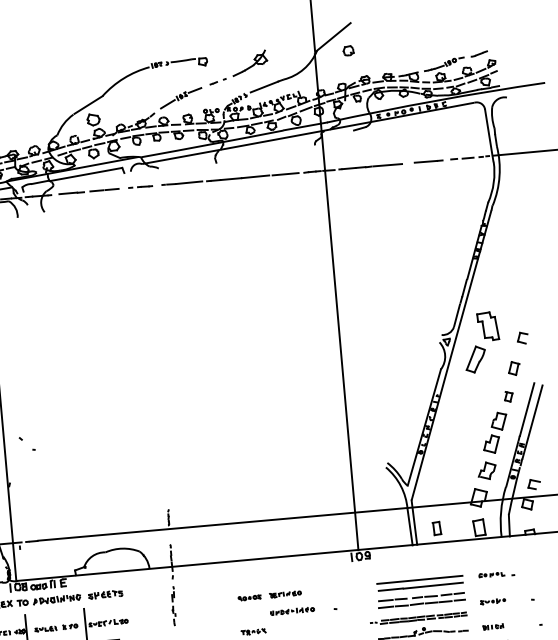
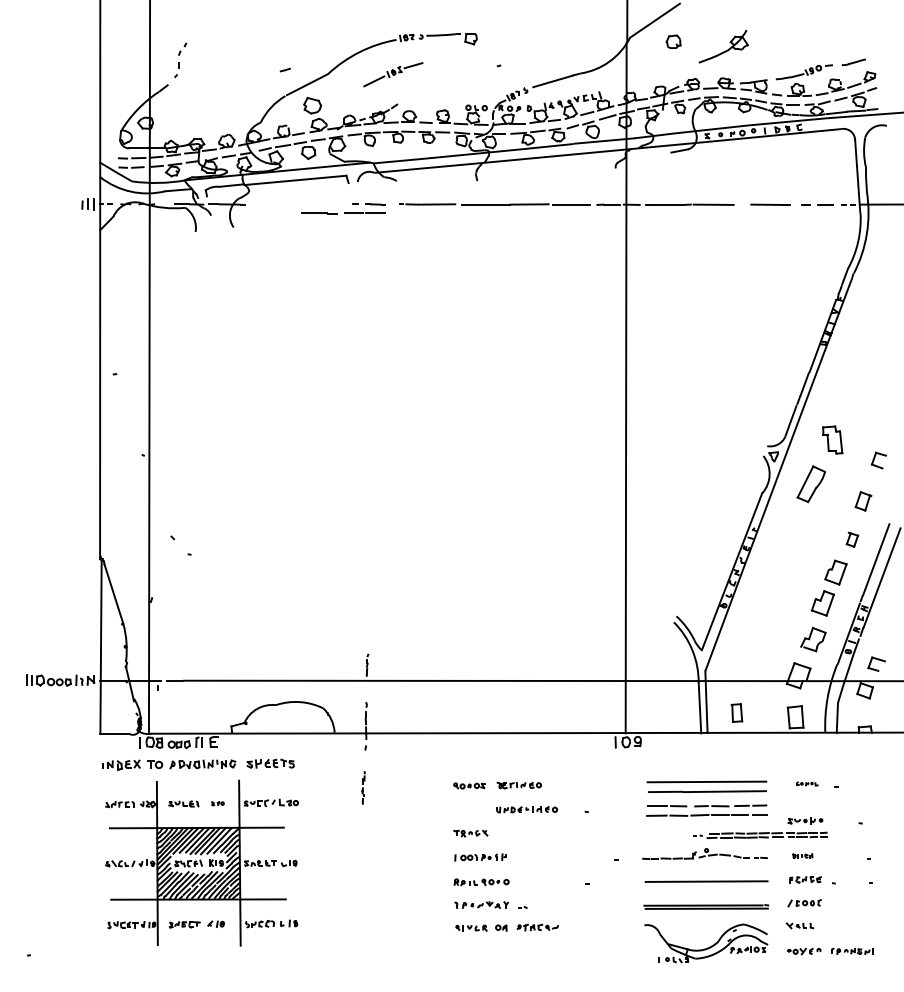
part: (249, 63) -> (723, 46), moved
part: (213, 82) -> (284, 69), moved
part: (181, 98) -> (393, 74), moved
part: (89, 191) -> (343, 213), moved
part: (488, 326) -> (832, 439), size x0.7
part: (492, 574) -> (807, 783), size x0.6
part: (173, 605) -> (363, 787), size x0.6
part: (418, 617) -> (760, 834), moved
part: (69, 626) -> (217, 803), size x0.6
part: (493, 626) -> (802, 855), size x0.7

